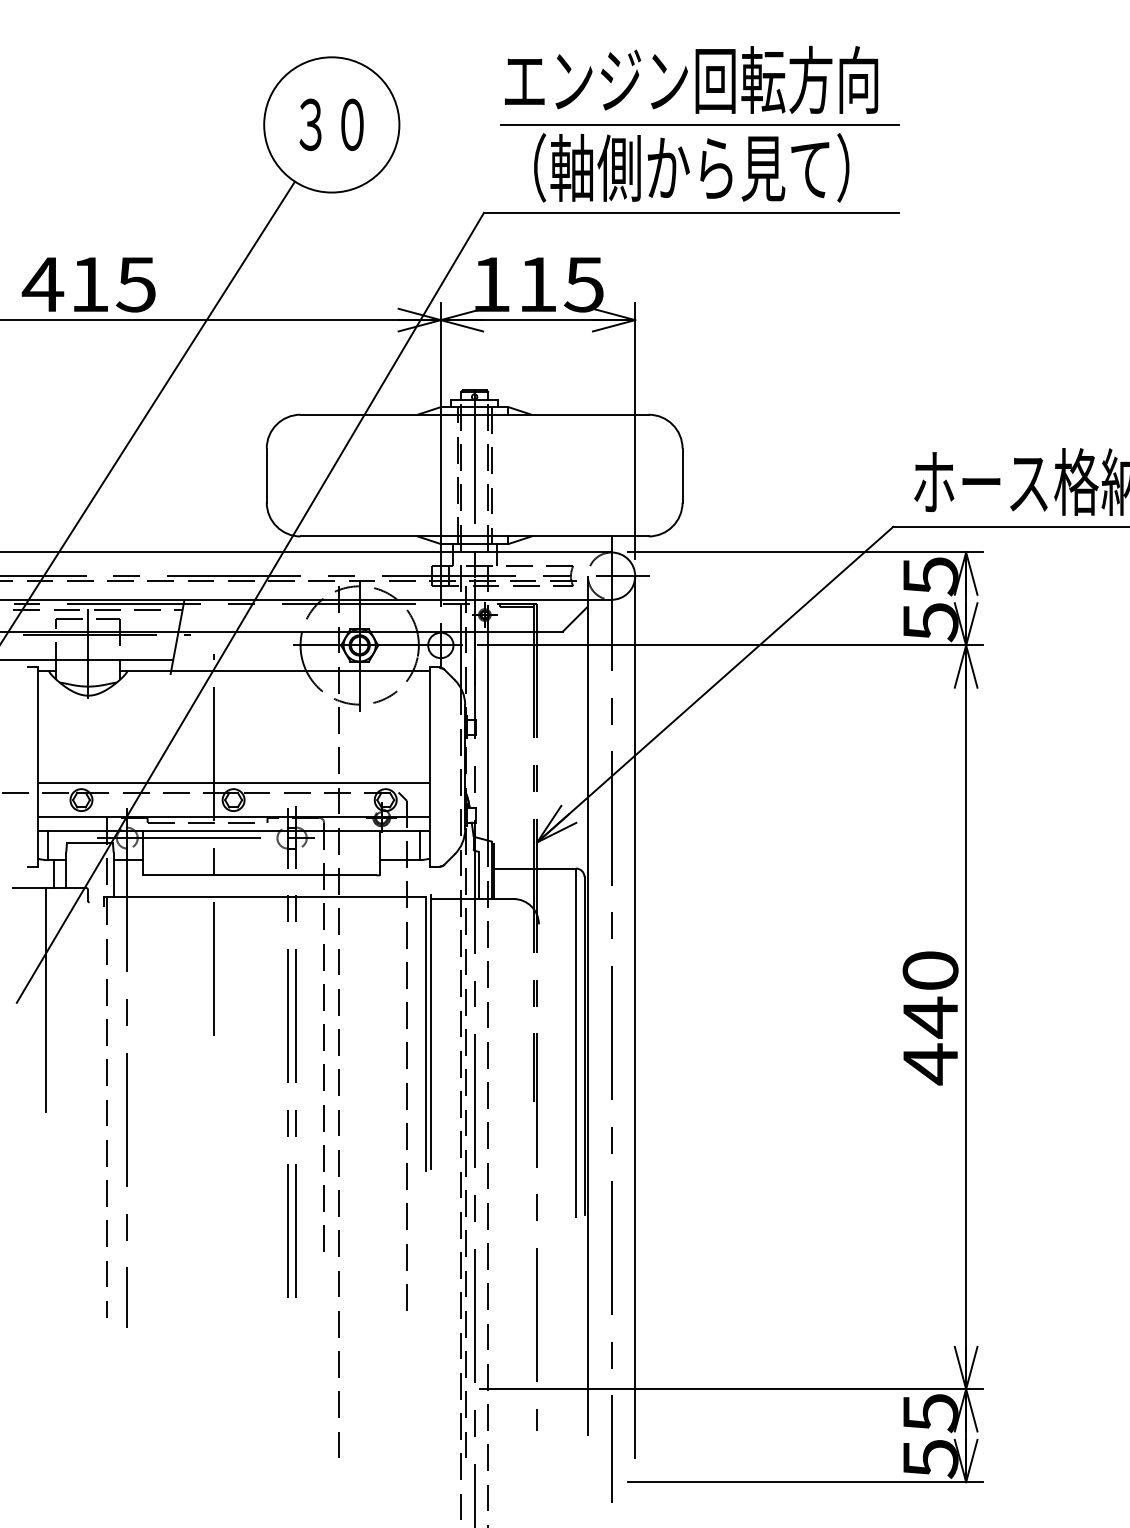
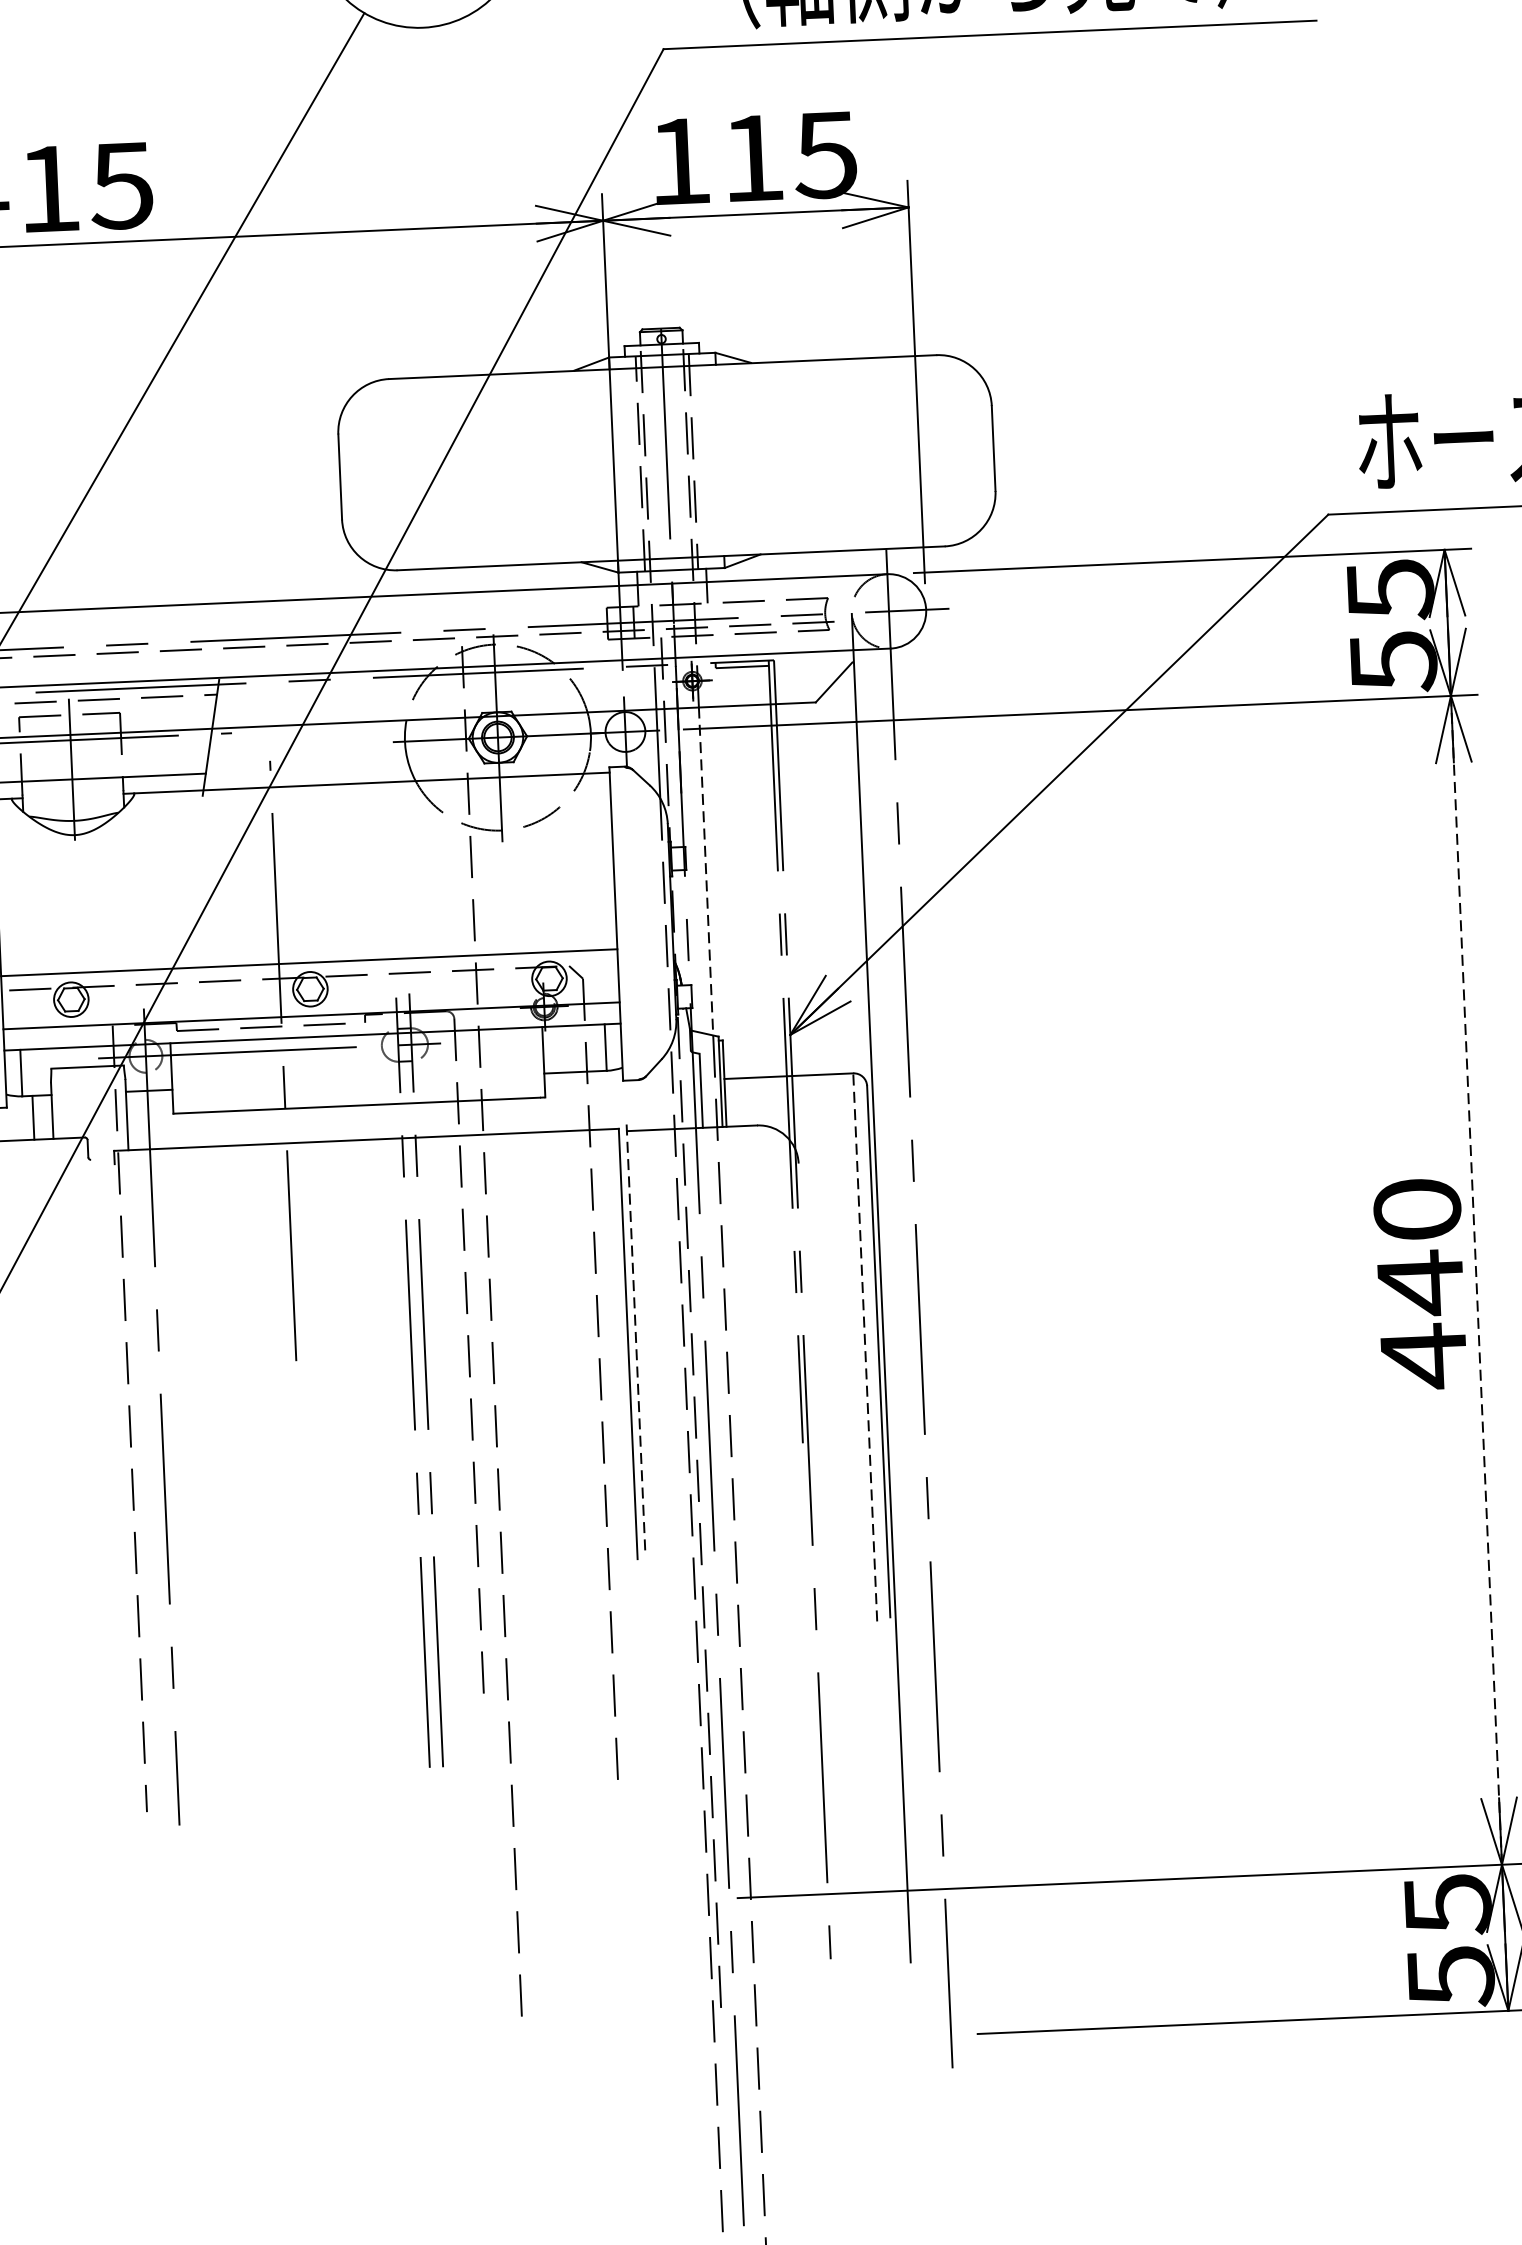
line: (488, 736) -> (706, 871), solid -> dashed
line: (45, 999) -> (28, 1315), removed
line: (635, 1017) -> (956, 1303), removed
line: (966, 1017) -> (1477, 1280), solid -> dashed
line: (430, 1032) -> (635, 1340), solid -> dashed
line: (576, 1042) -> (865, 1346), solid -> dashed

